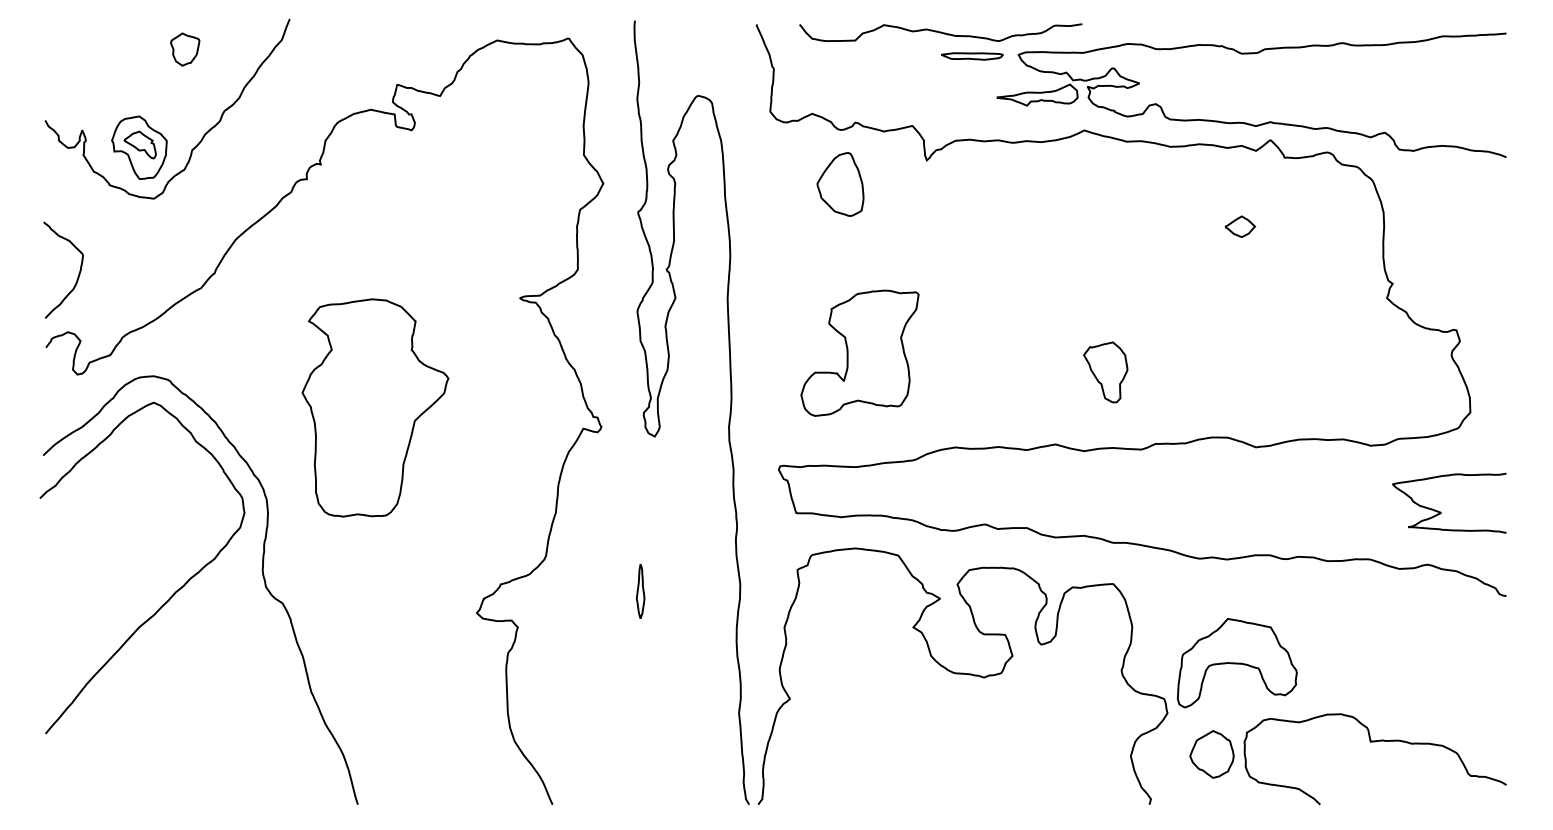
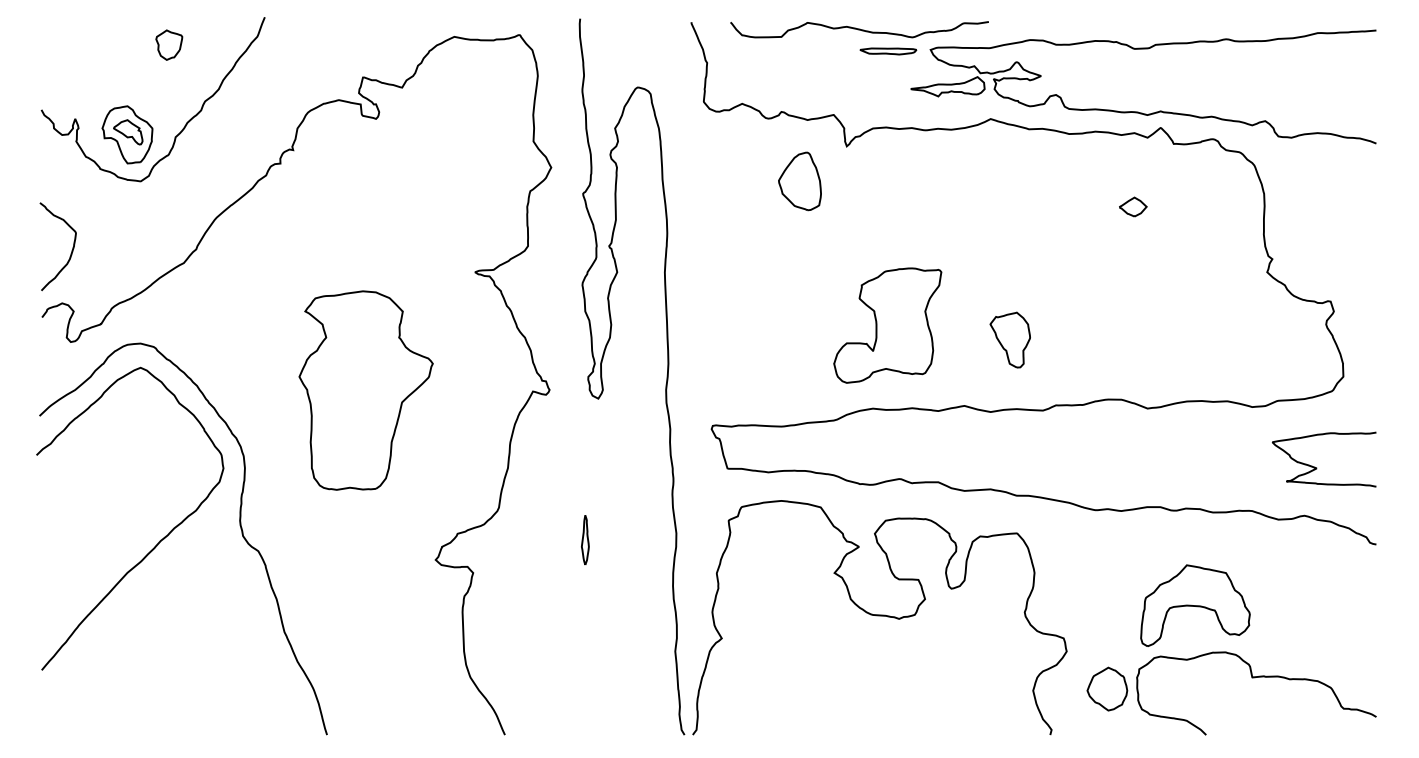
part: (839, 184) -> (799, 181), moved
part: (859, 353) -> (887, 325), moved
part: (374, 407) -> (365, 390), moved
part: (1237, 662) -> (1195, 605), moved

